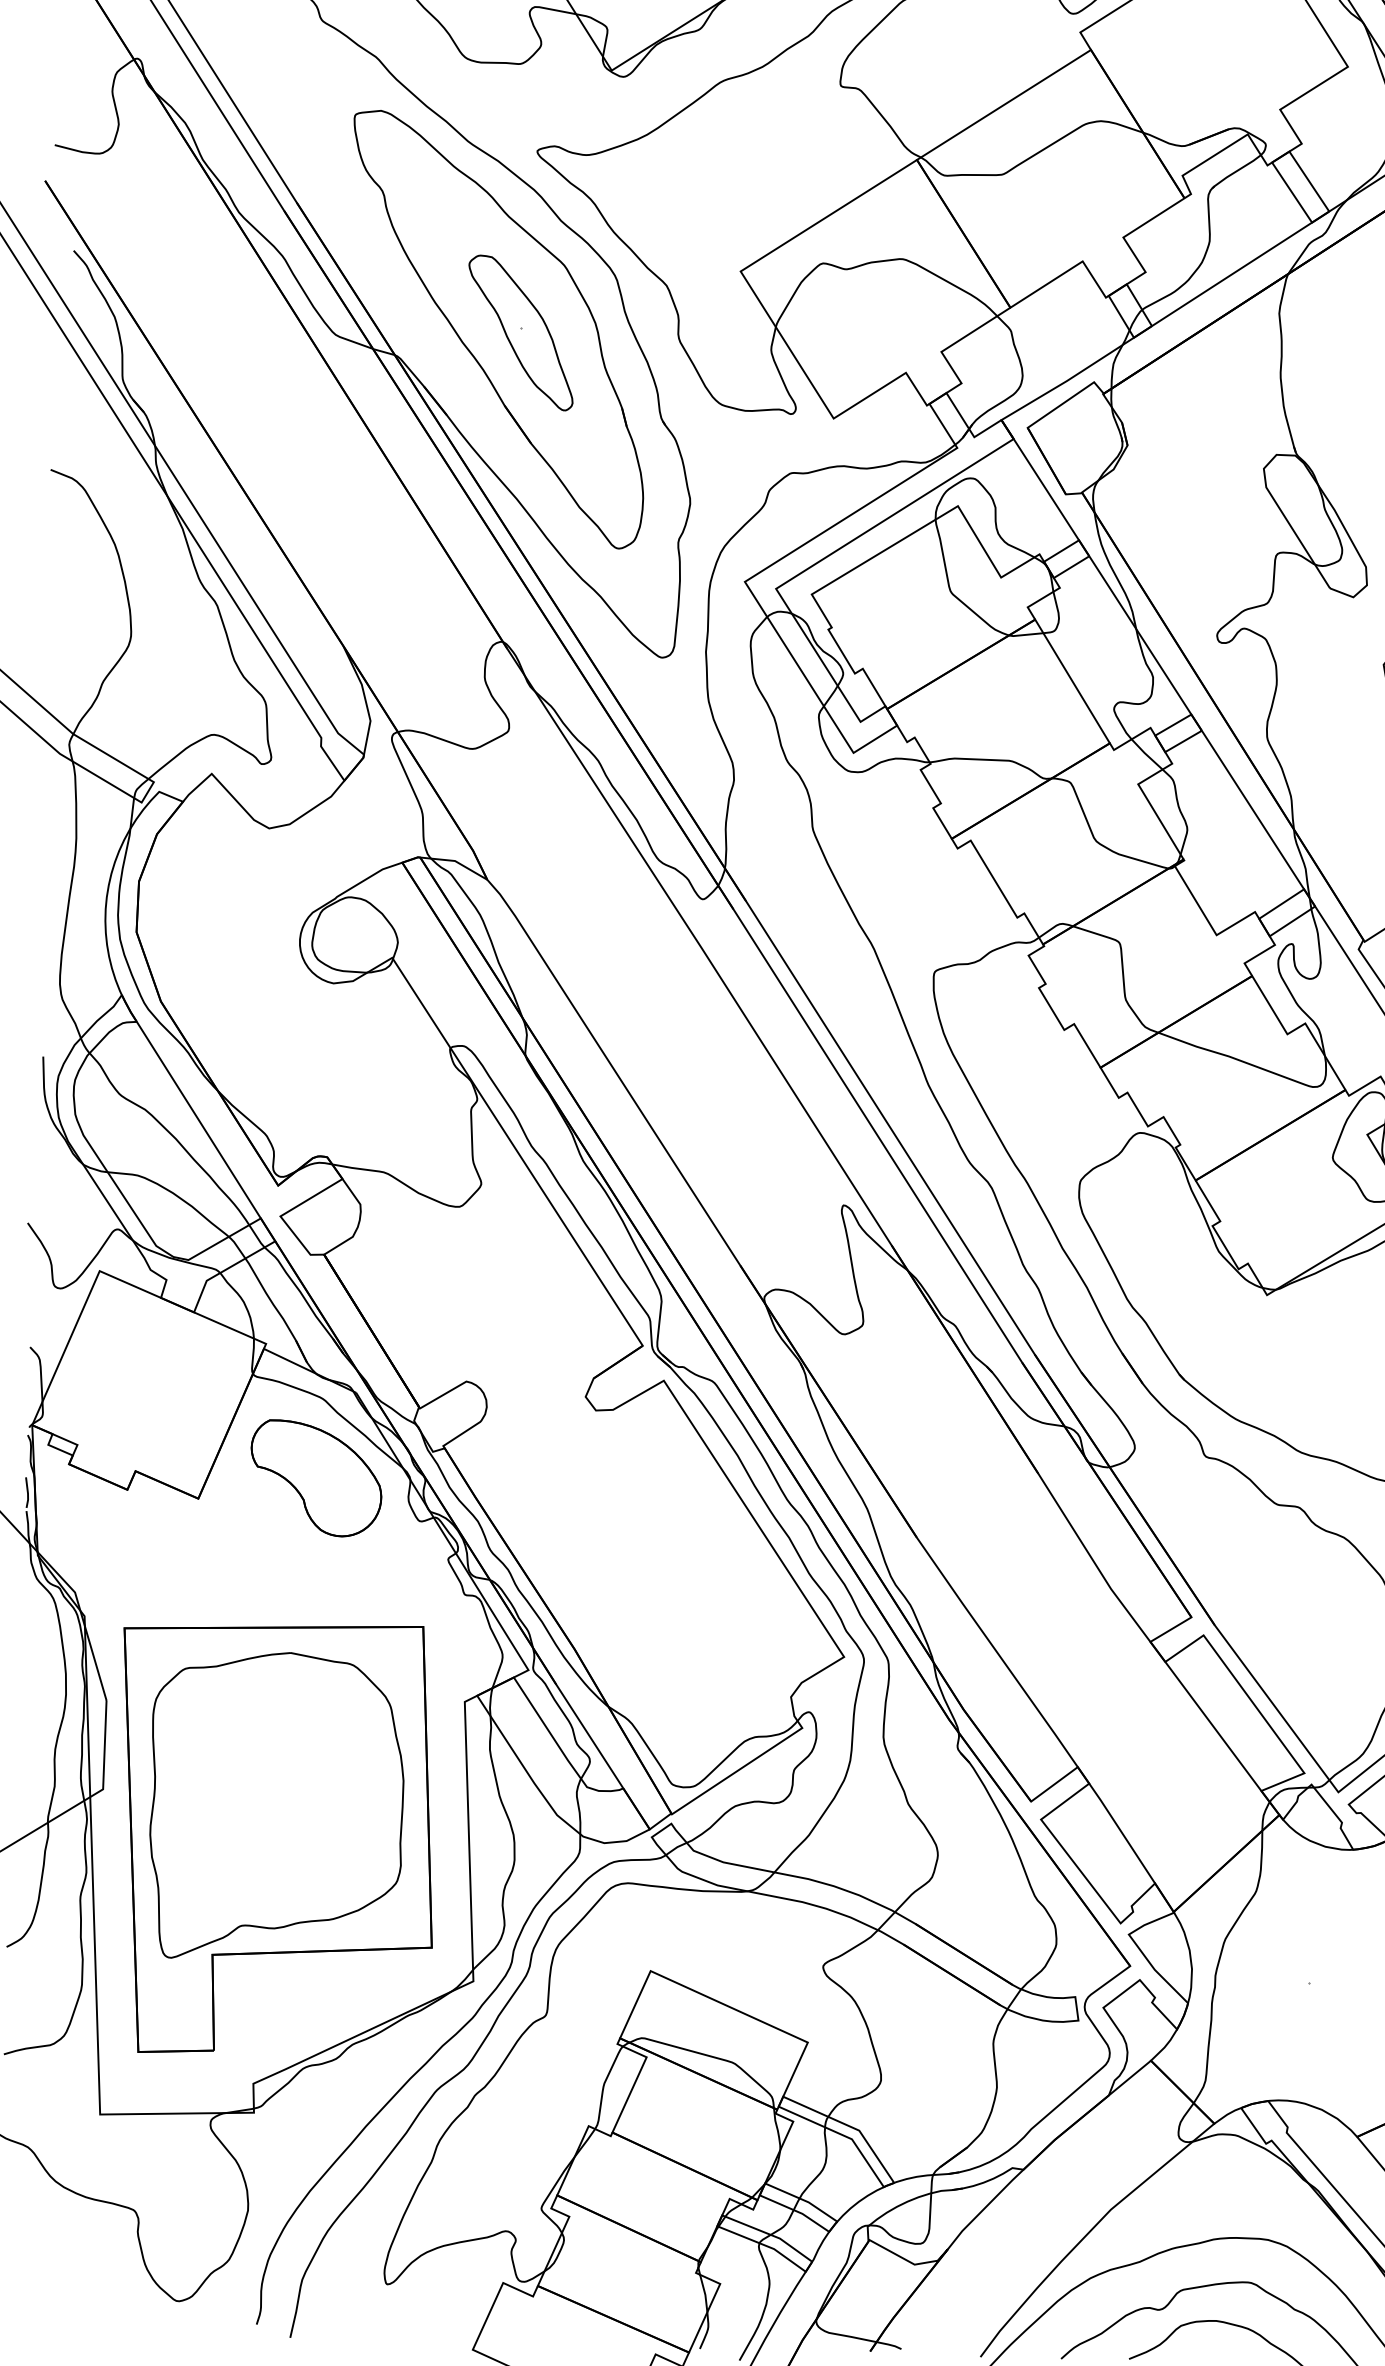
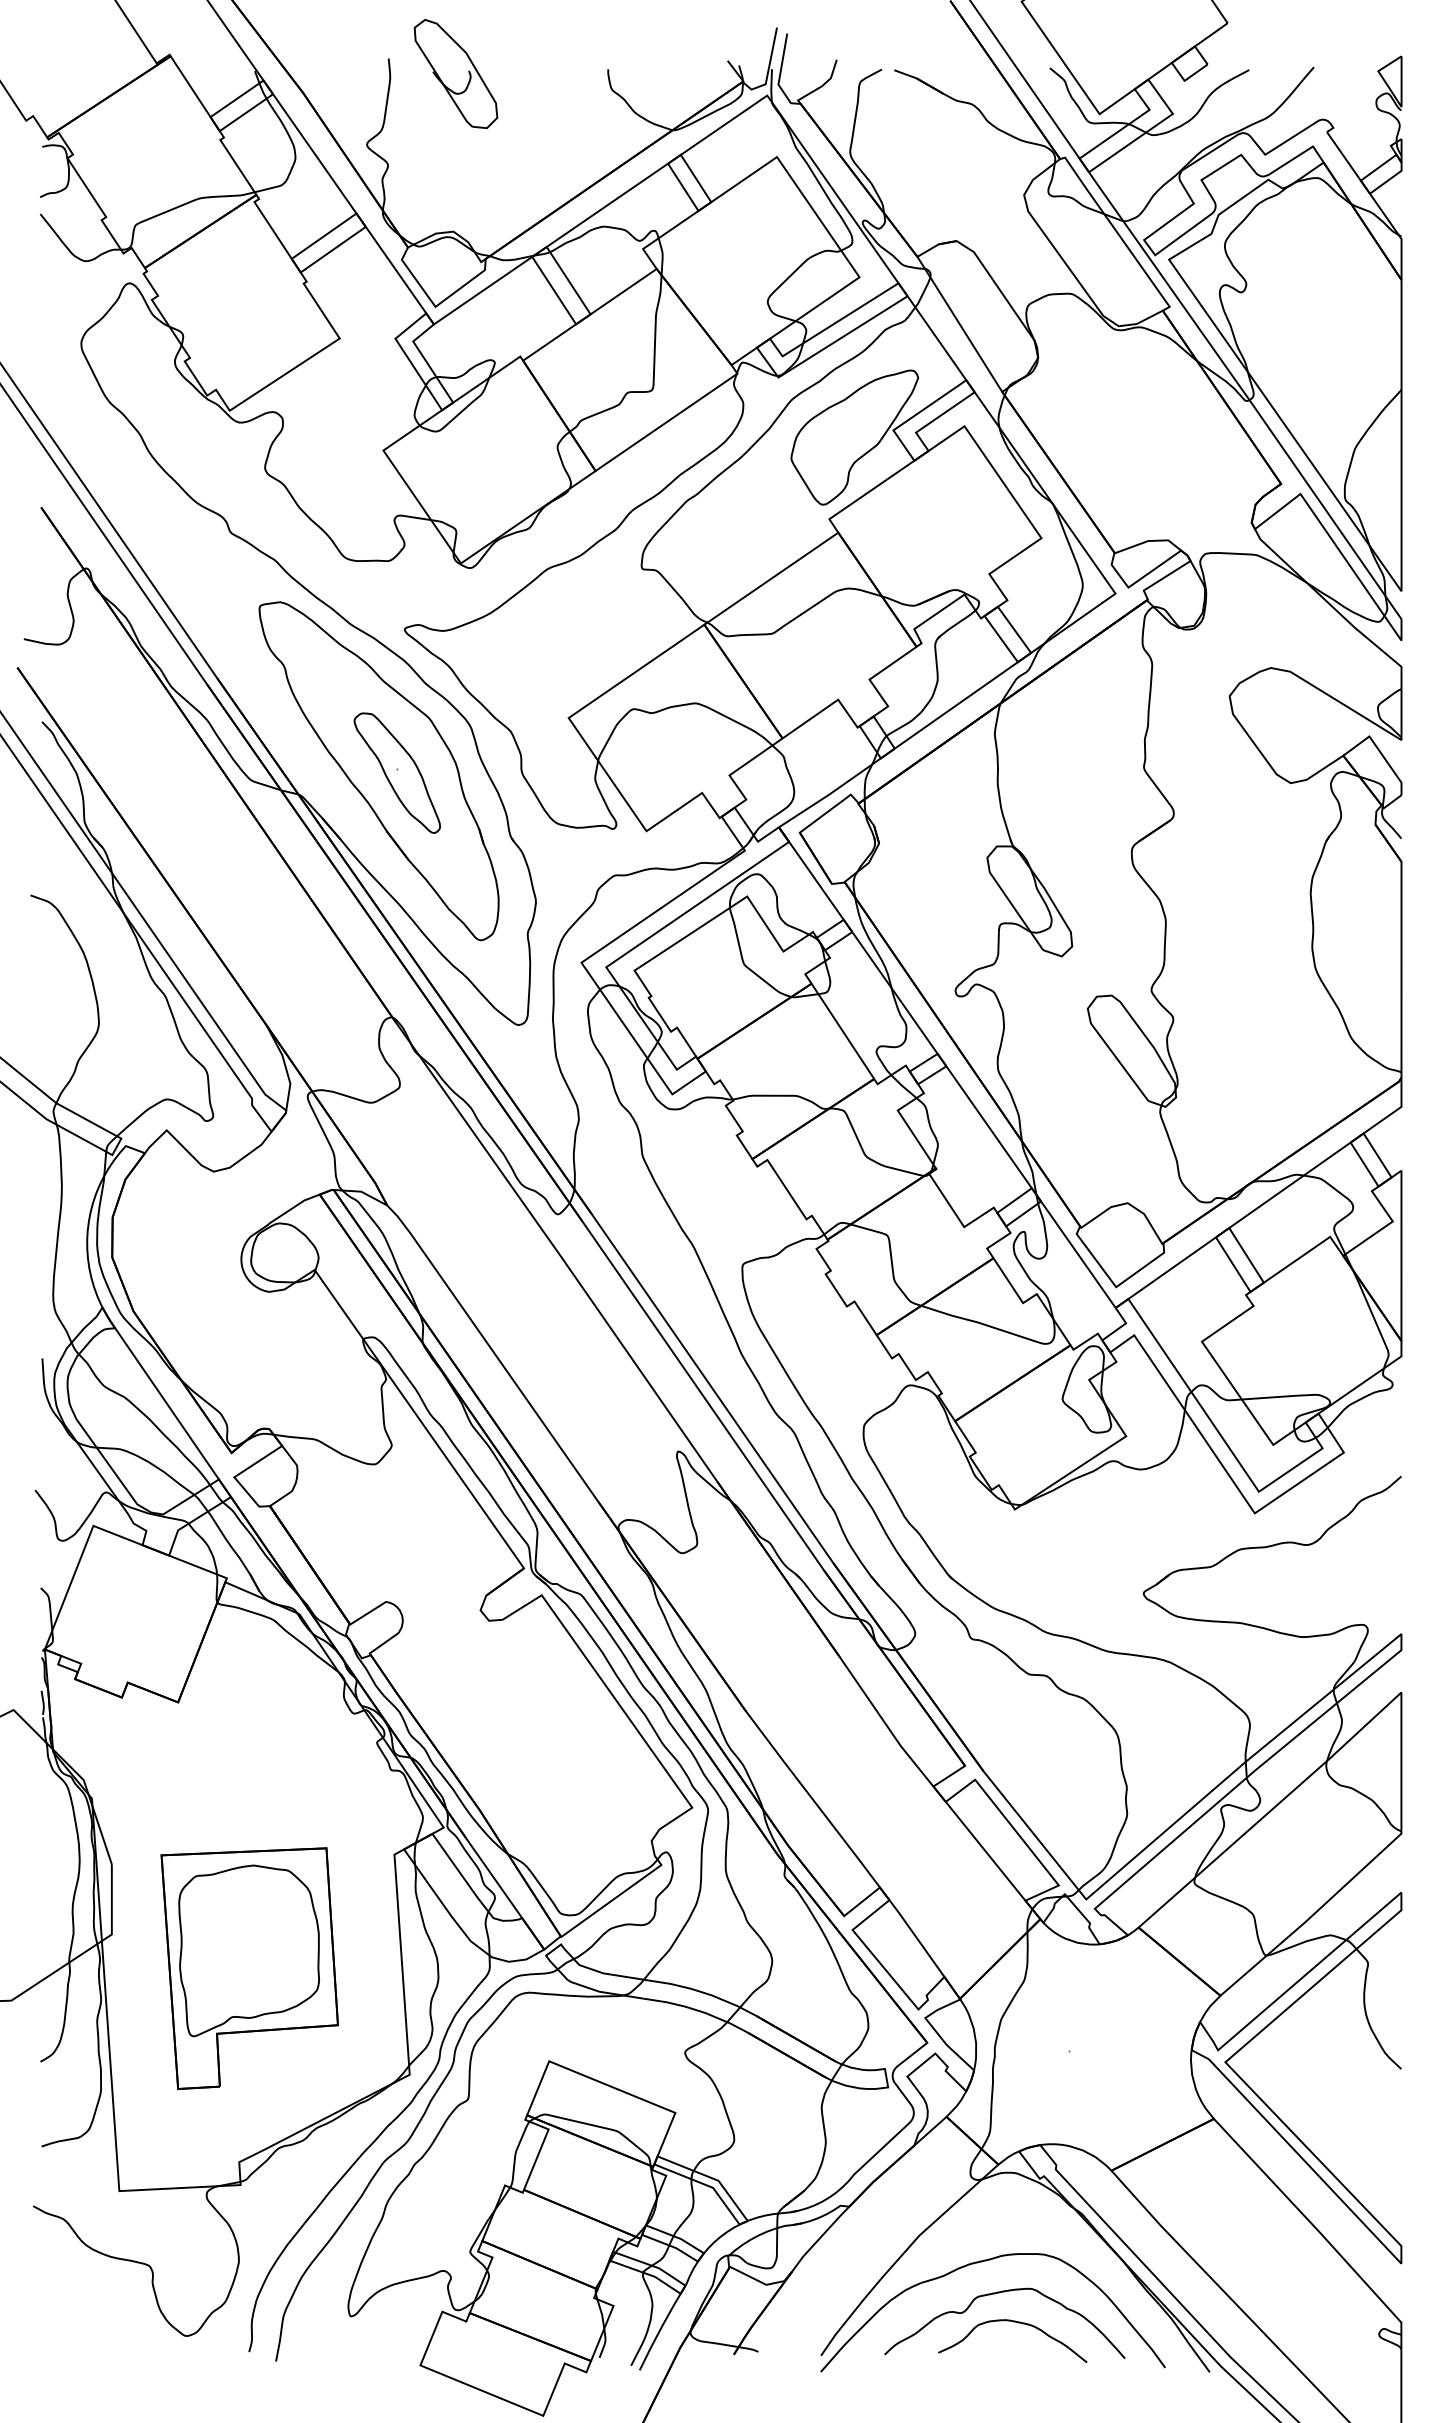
part: (316, 1477) -> (270, 1682), removed
part: (275, 1839) -> (249, 1968), size x0.7

